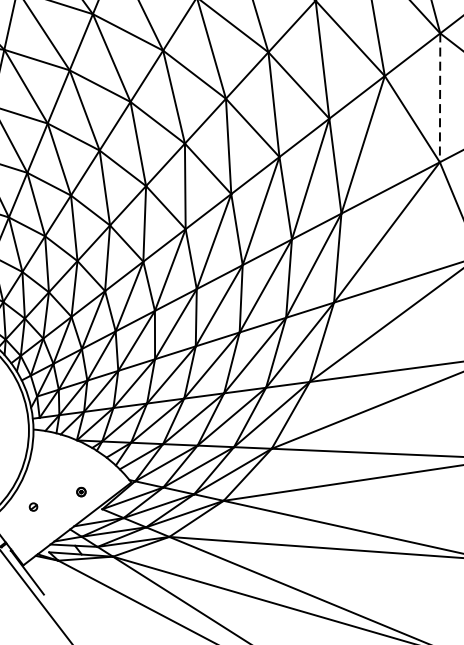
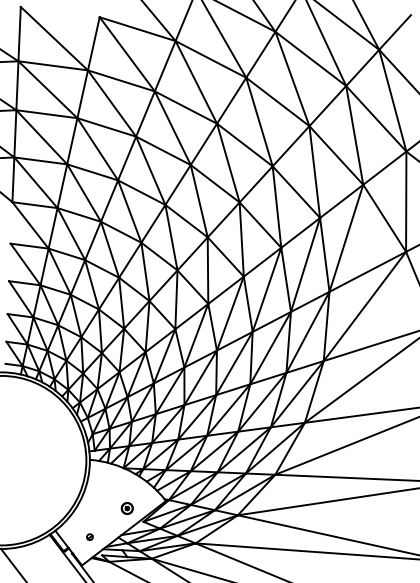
line: (440, 98) -> (406, 202), dashed -> solid
part: (80, 492) -> (126, 508), size x1.67
part: (32, 506) -> (89, 536), moved

